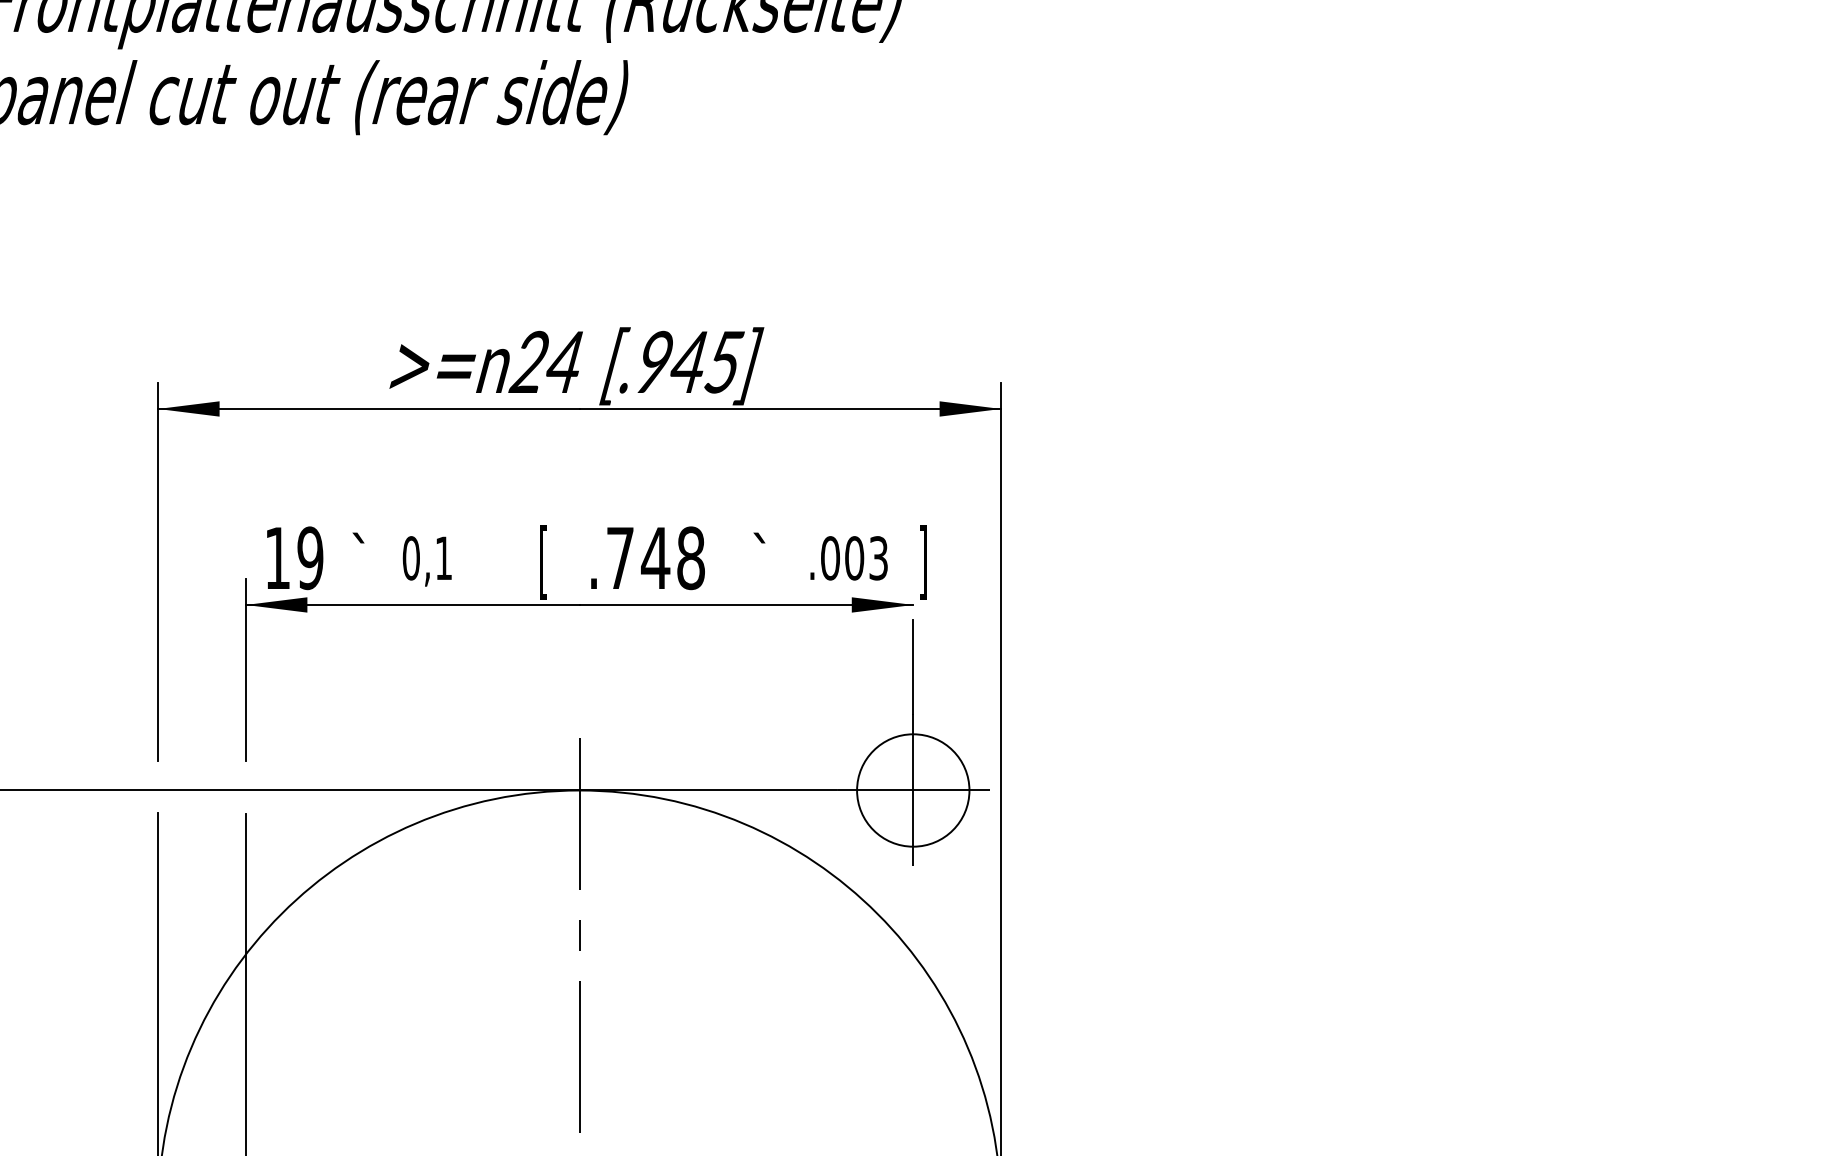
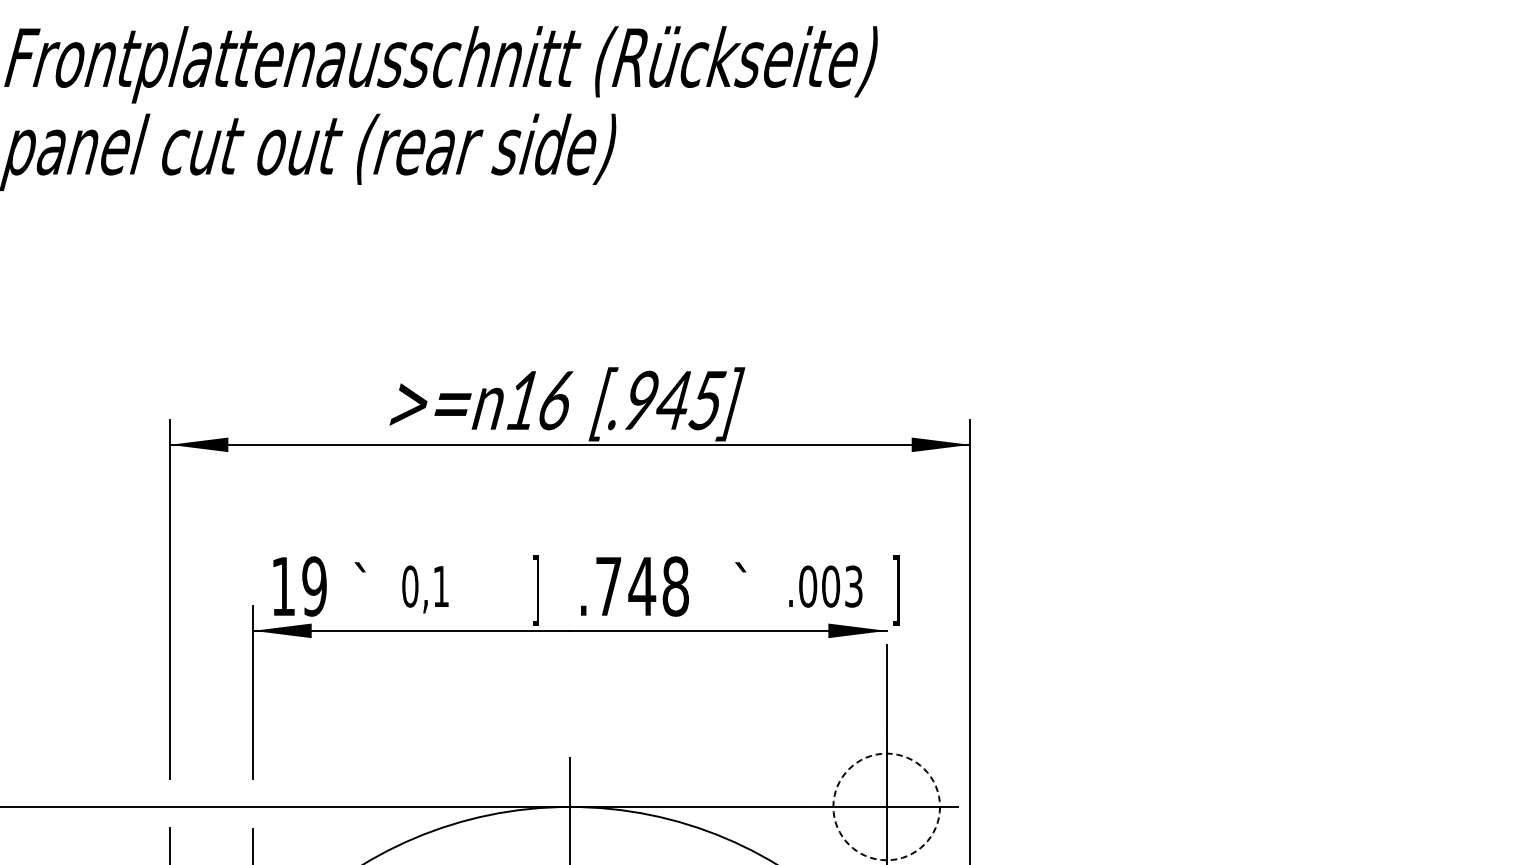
text: (545, 361) -> (537, 399), 24 -> 16
text: (543, 562) -> (535, 590), [ -> ]
circle: (913, 790) -> (886, 806), solid -> dashed

